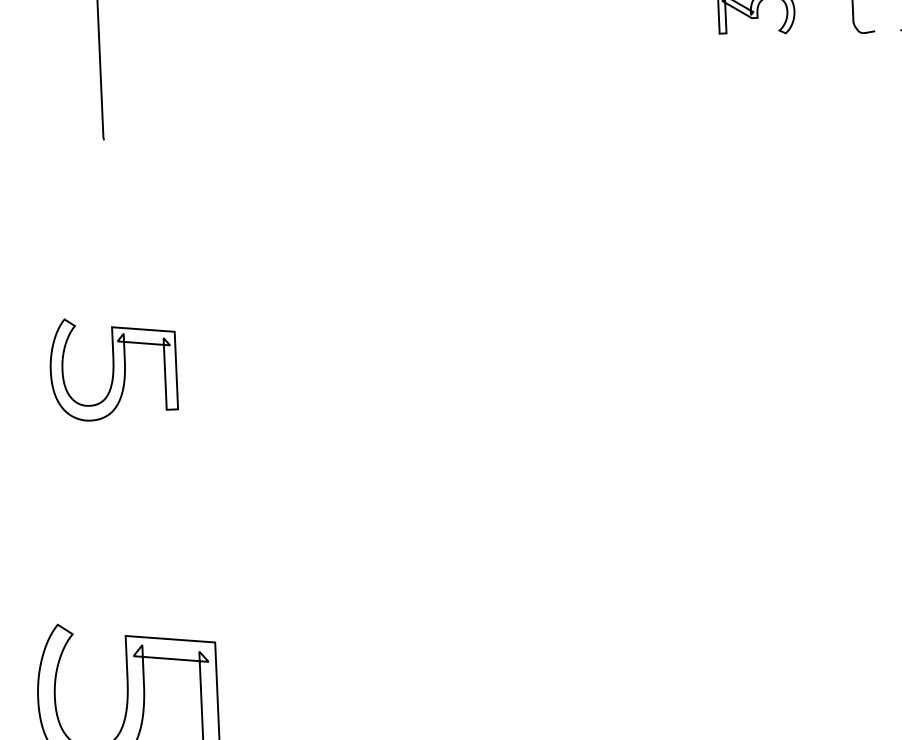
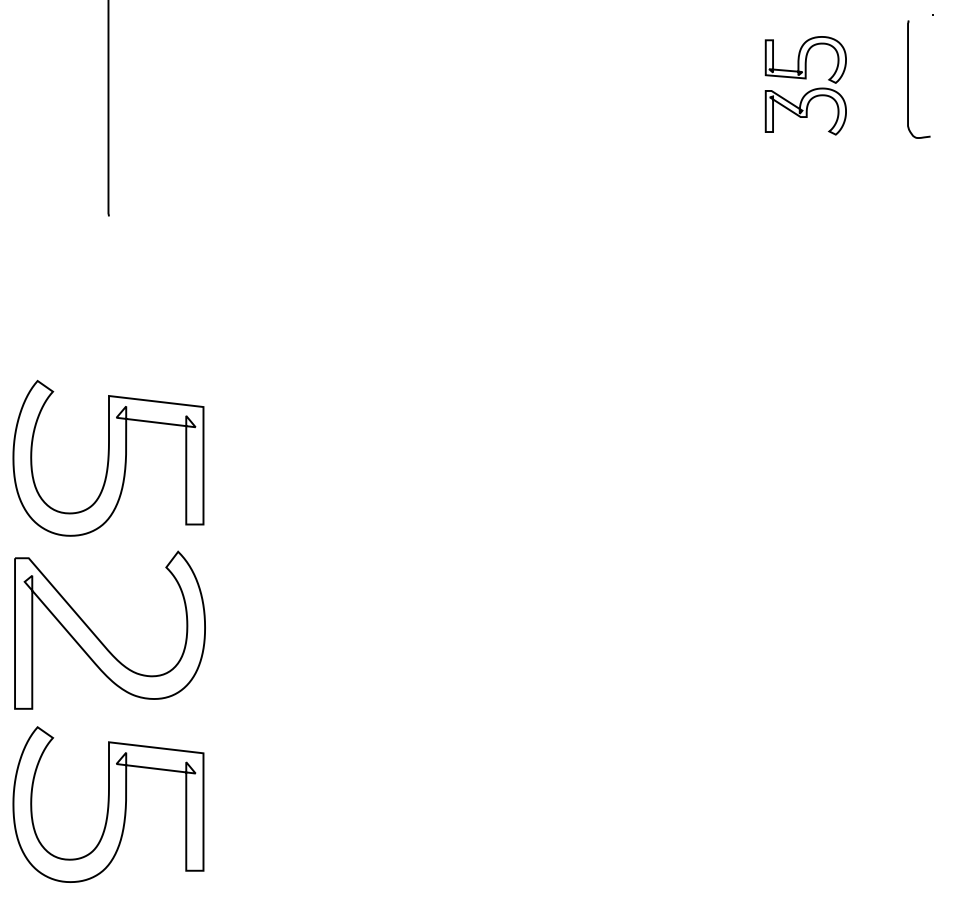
part: (113, 368) -> (108, 458), size x1.43
part: (112, 538) -> (99, 638), added

